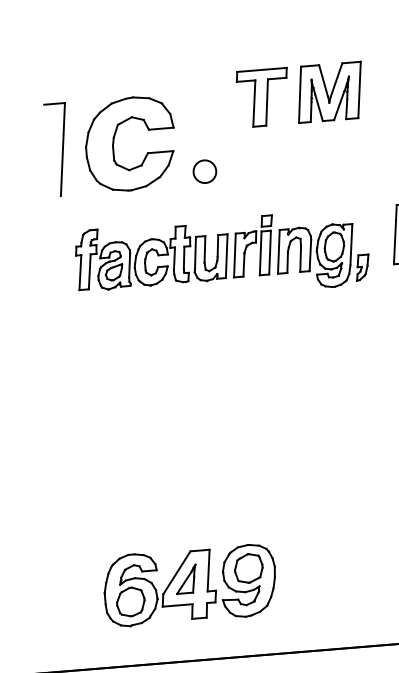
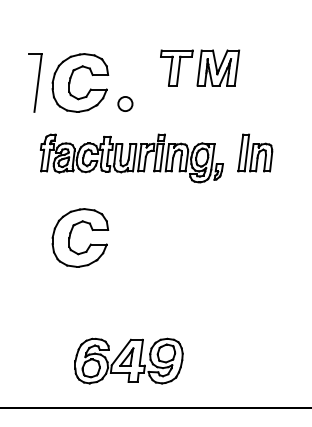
part: (301, 93) -> (200, 67), moved
part: (136, 386) -> (71, 234), added
part: (189, 584) -> (128, 360), moved

